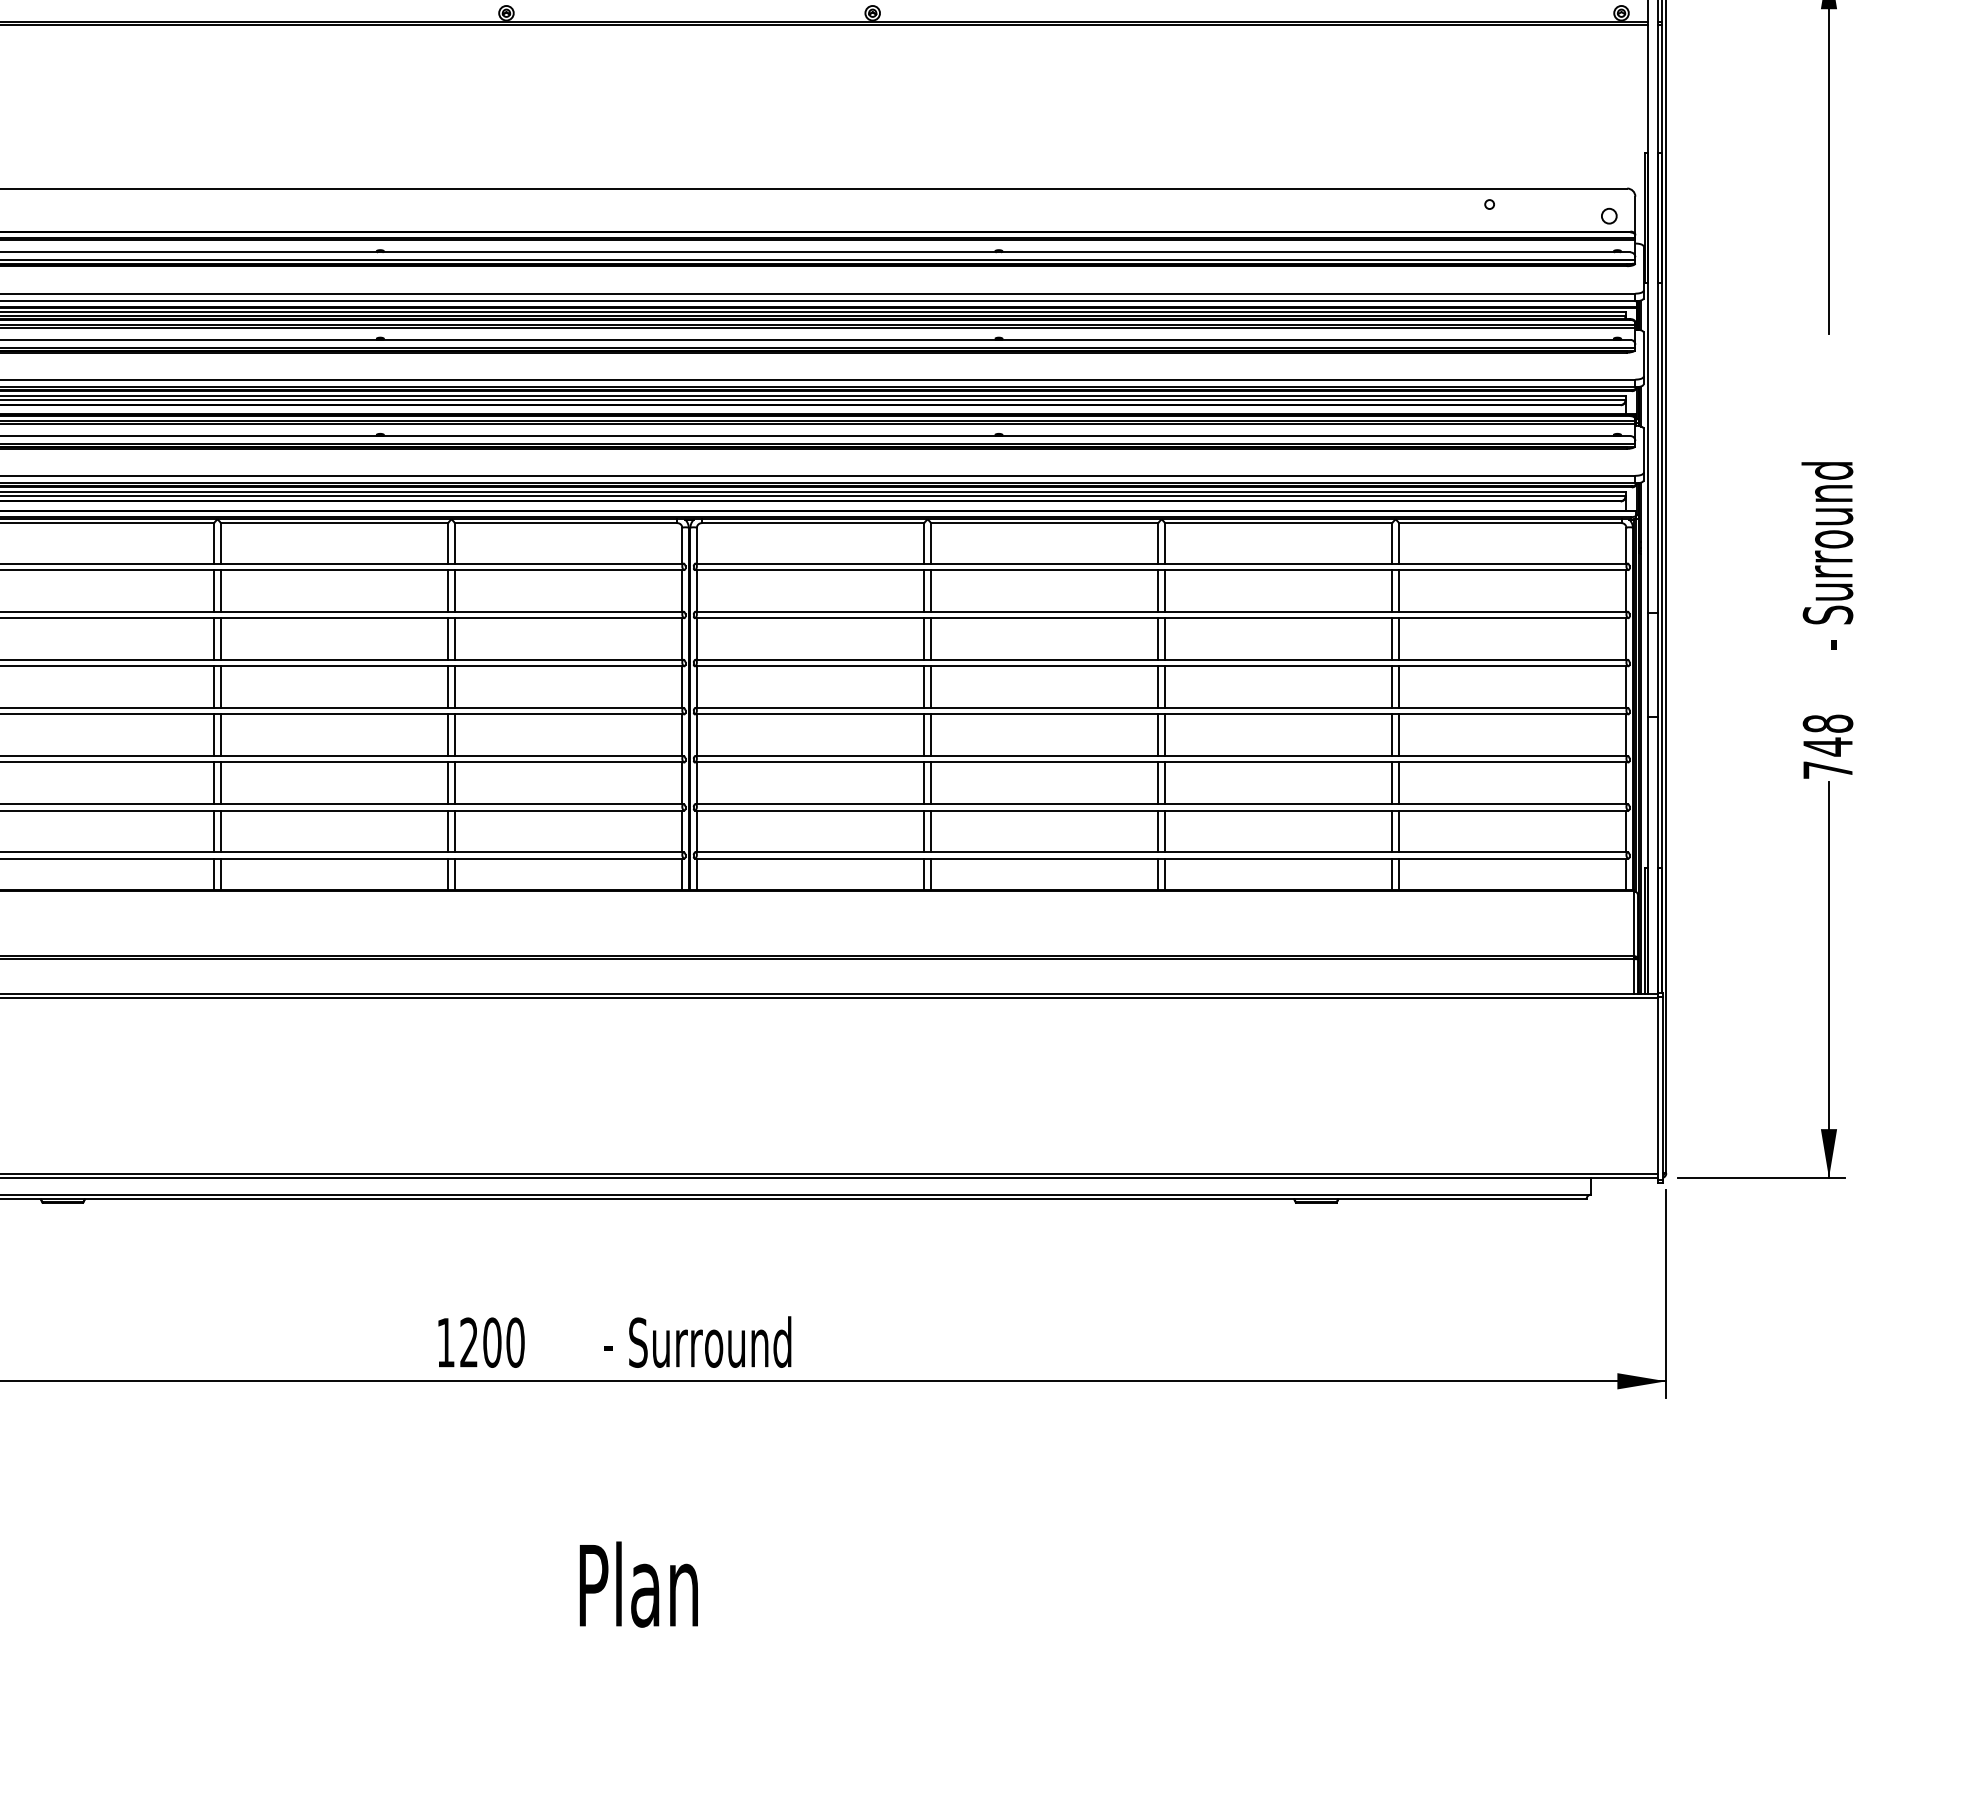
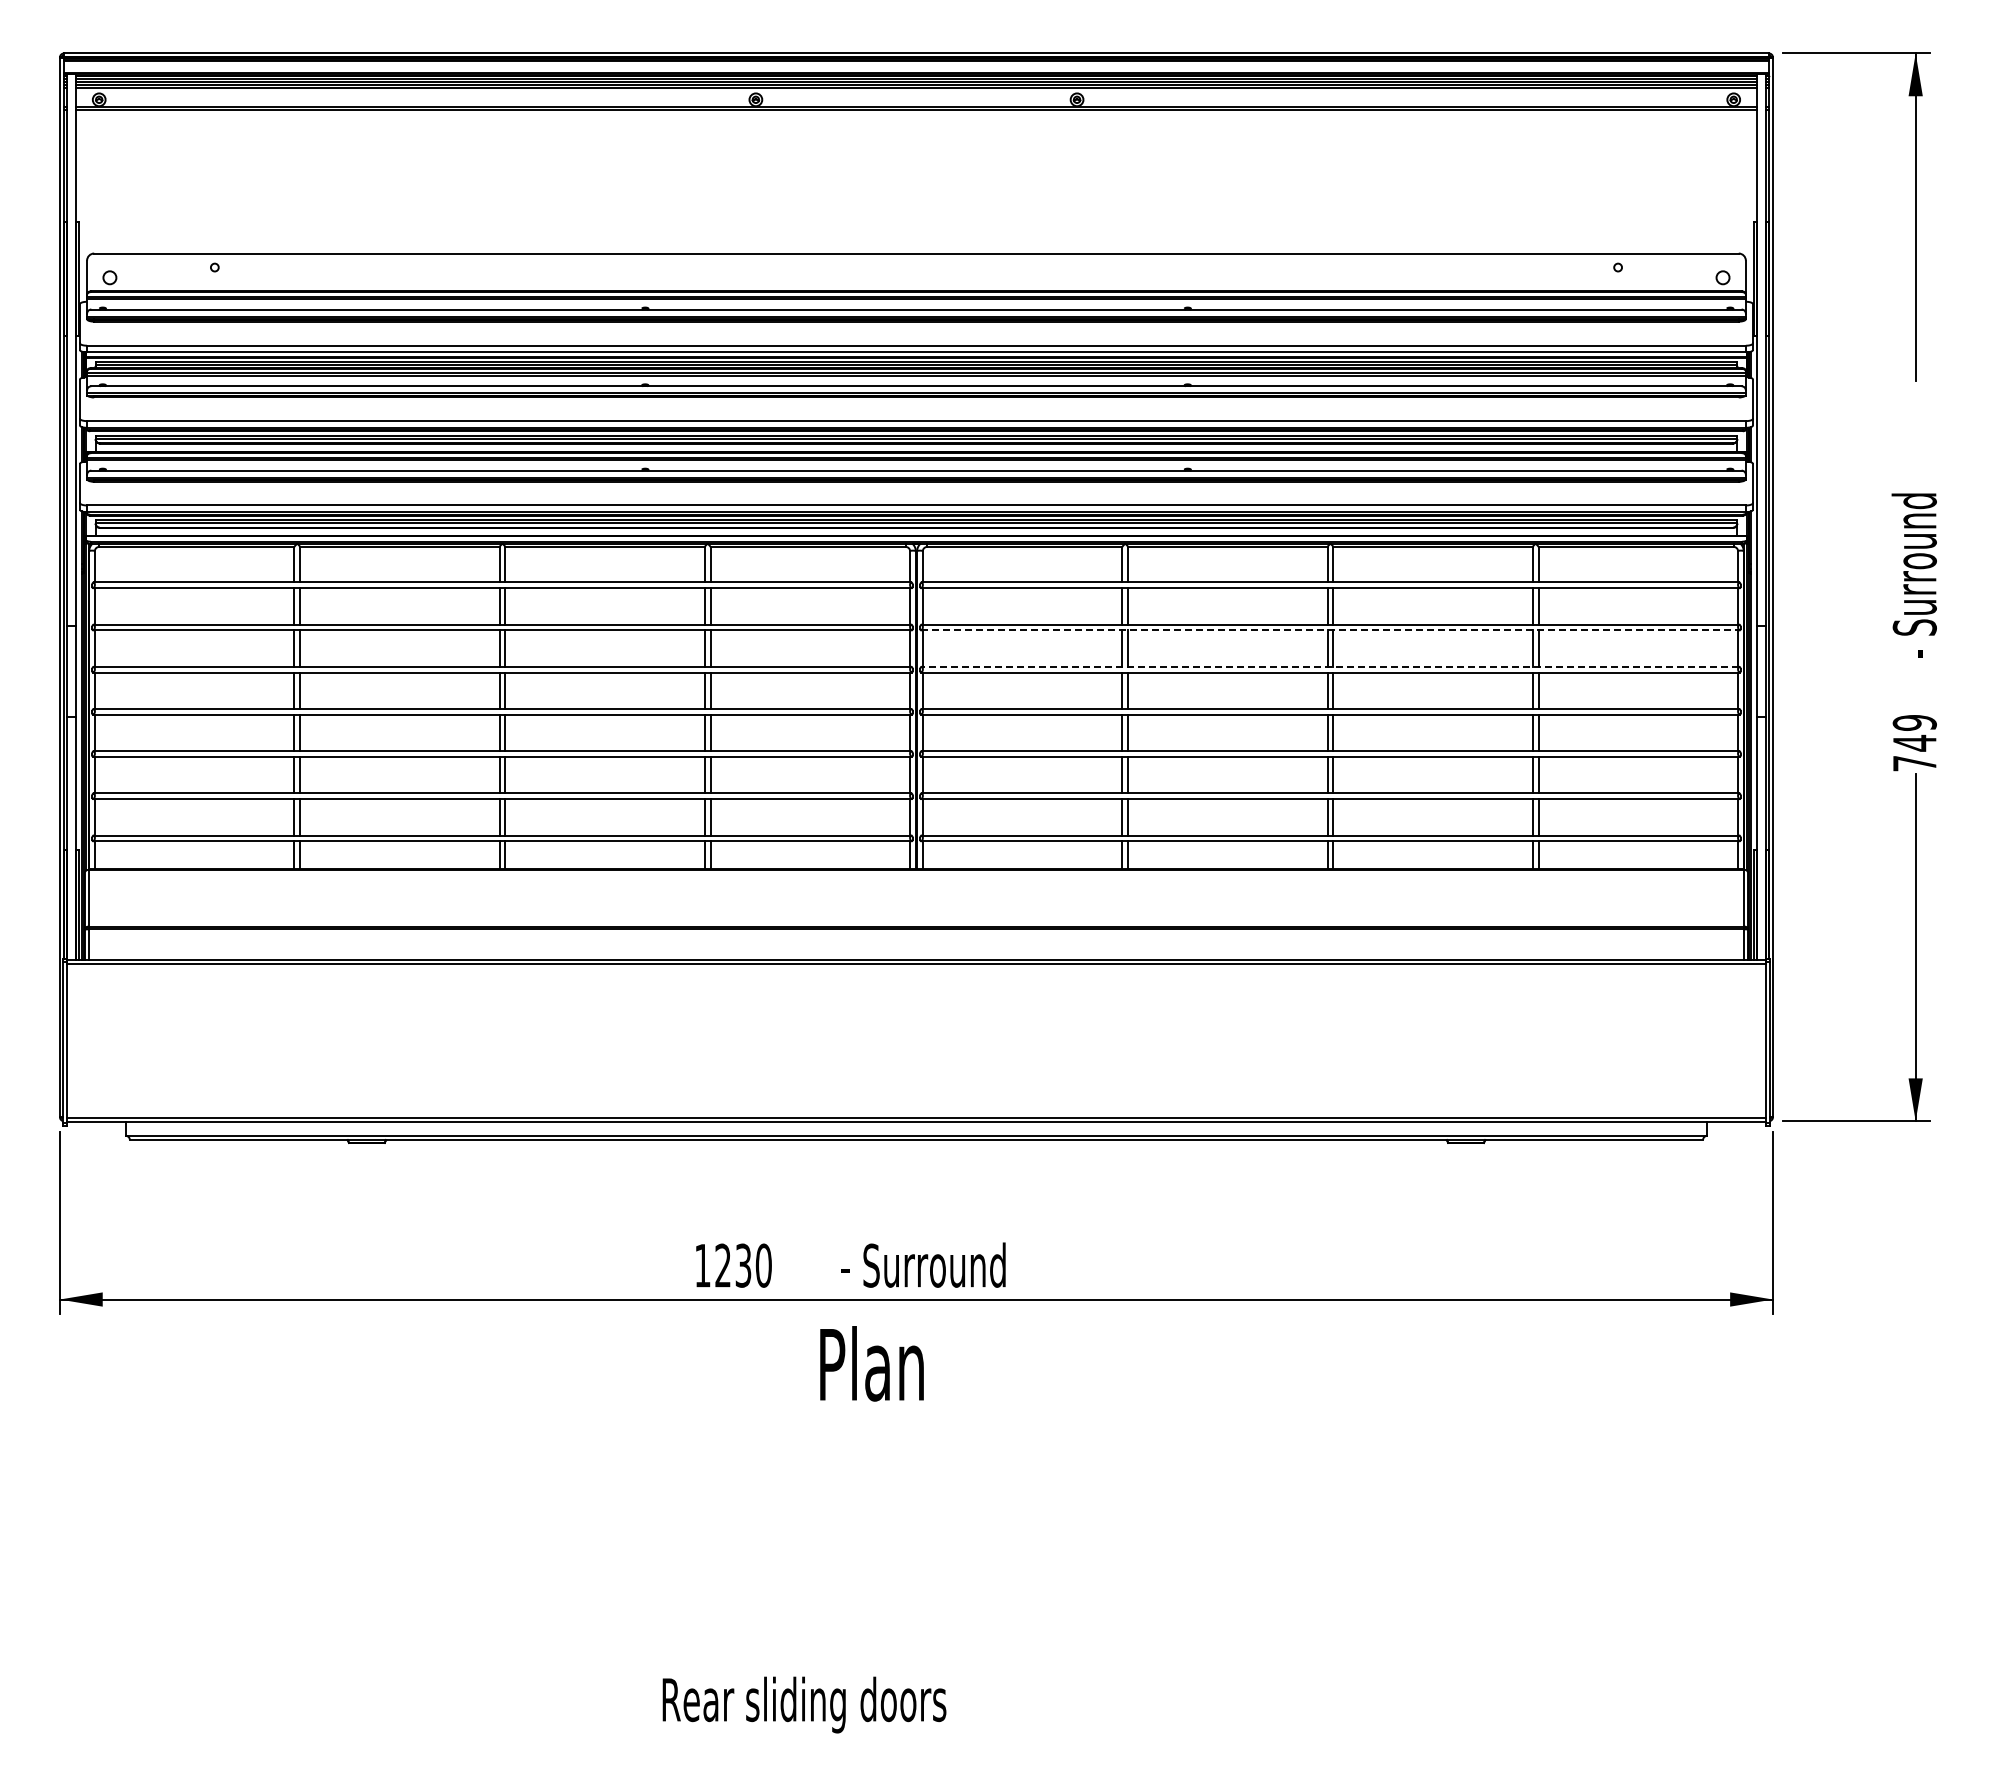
line: (1161, 618) -> (1330, 630), solid -> dashed
line: (1161, 659) -> (1330, 666), solid -> dashed
text: (1827, 723) -> (1914, 722), 748 -> 749
text: (492, 1342) -> (743, 1265), 1200 -> 1230
text: (638, 1584) -> (871, 1363), moved

